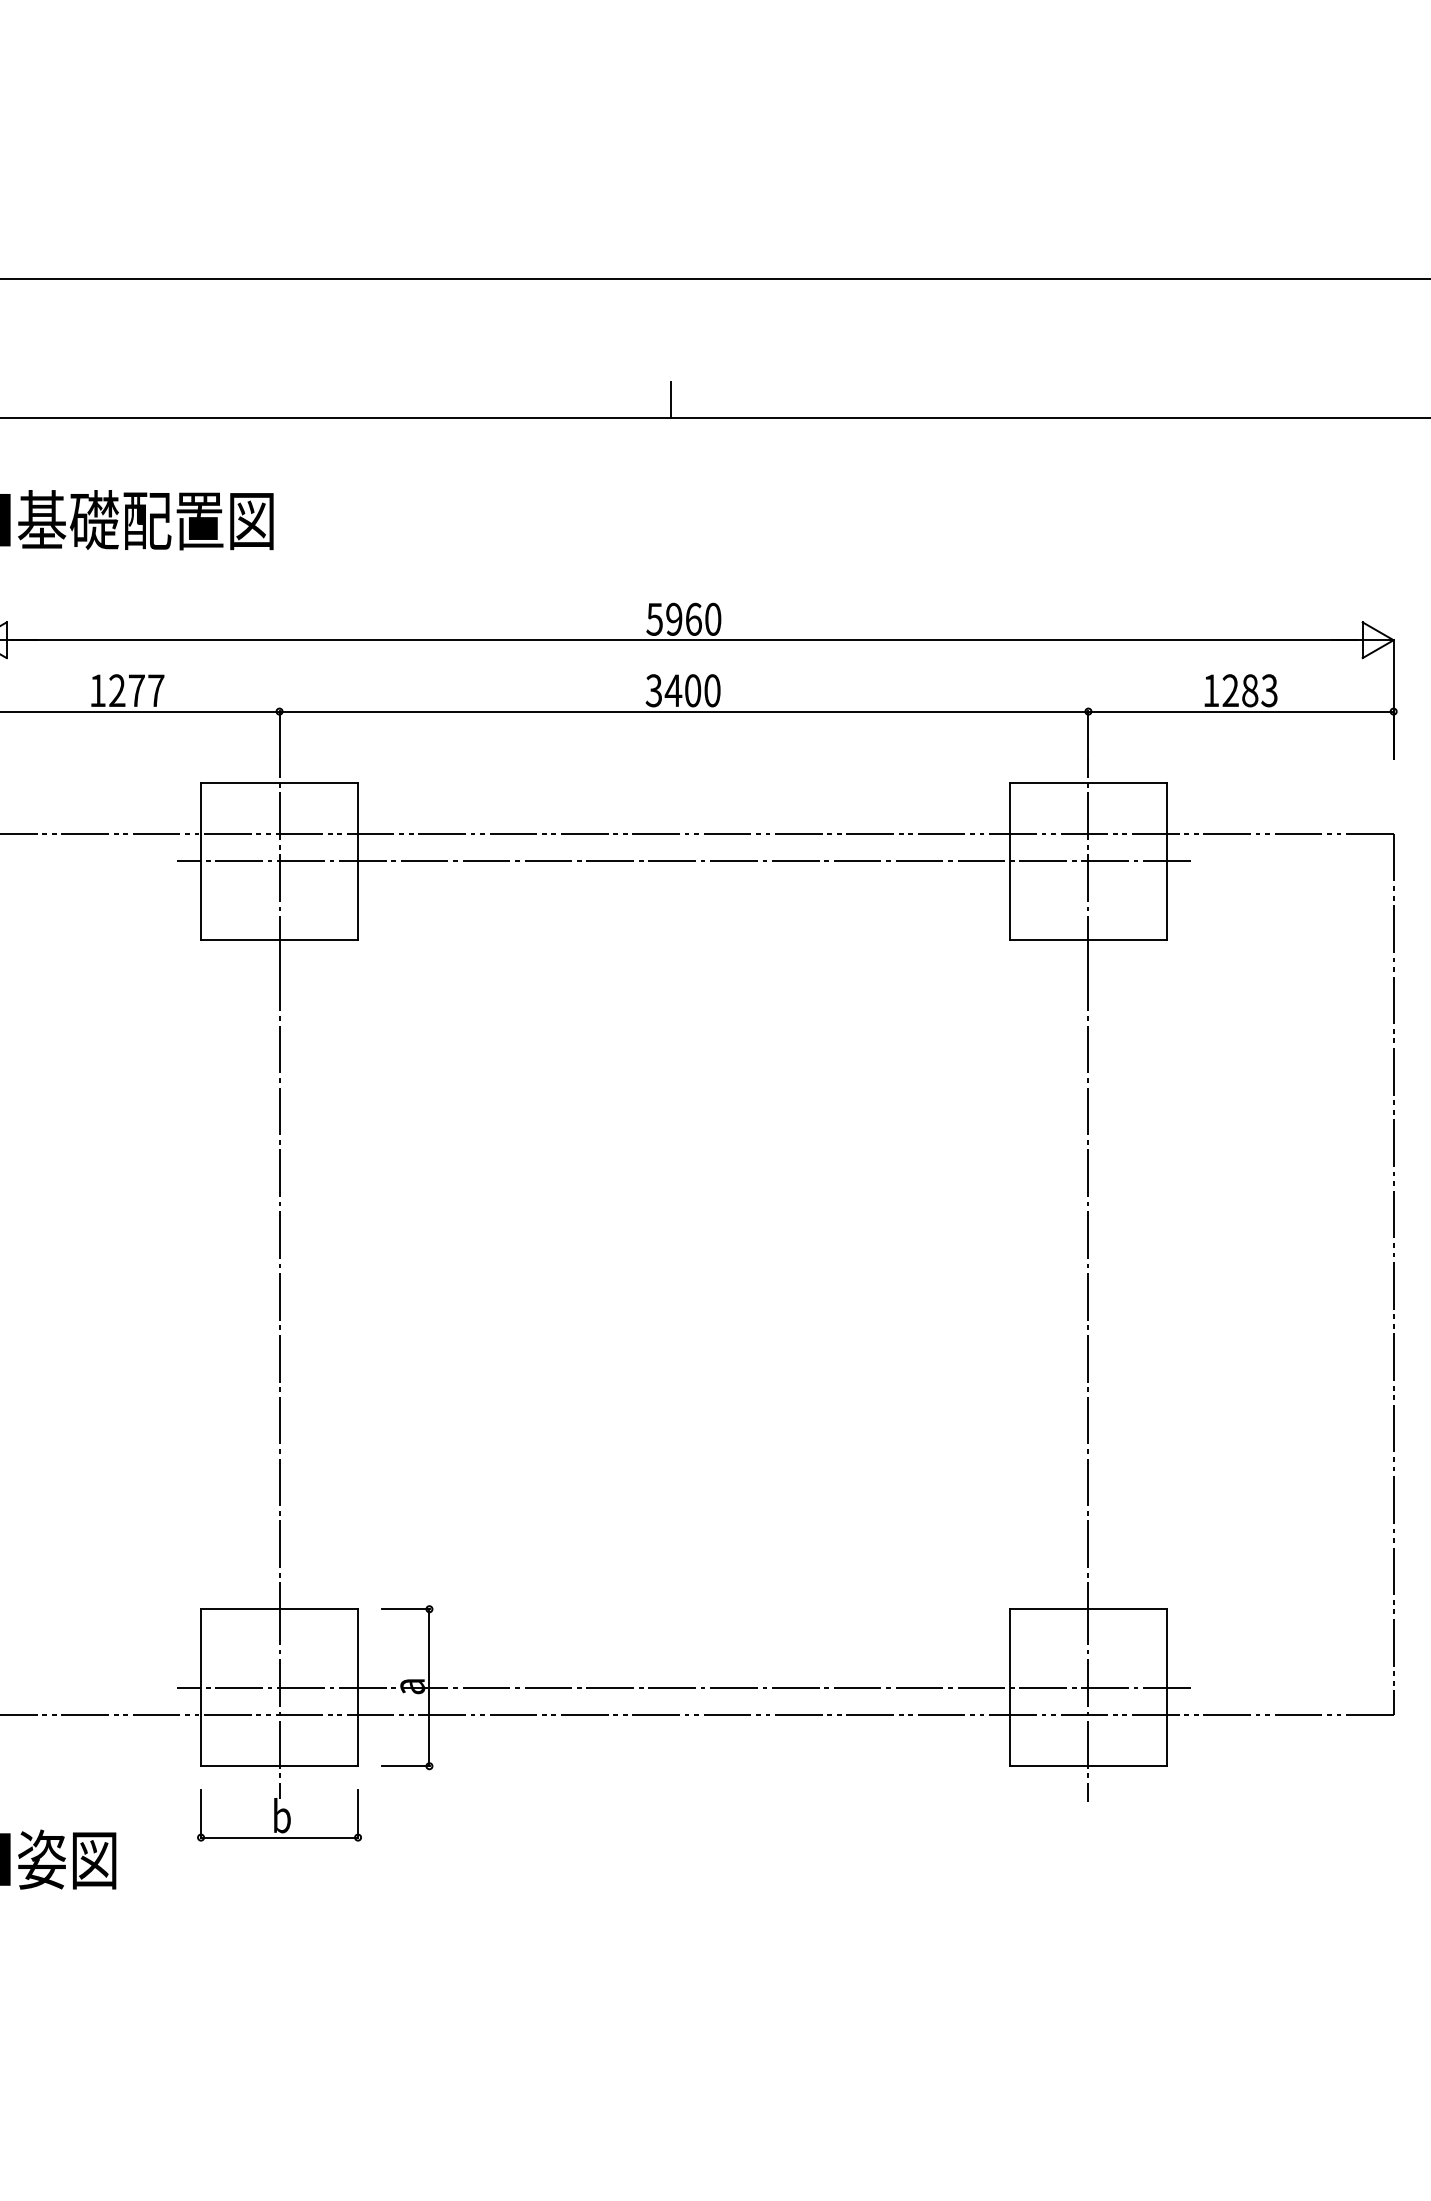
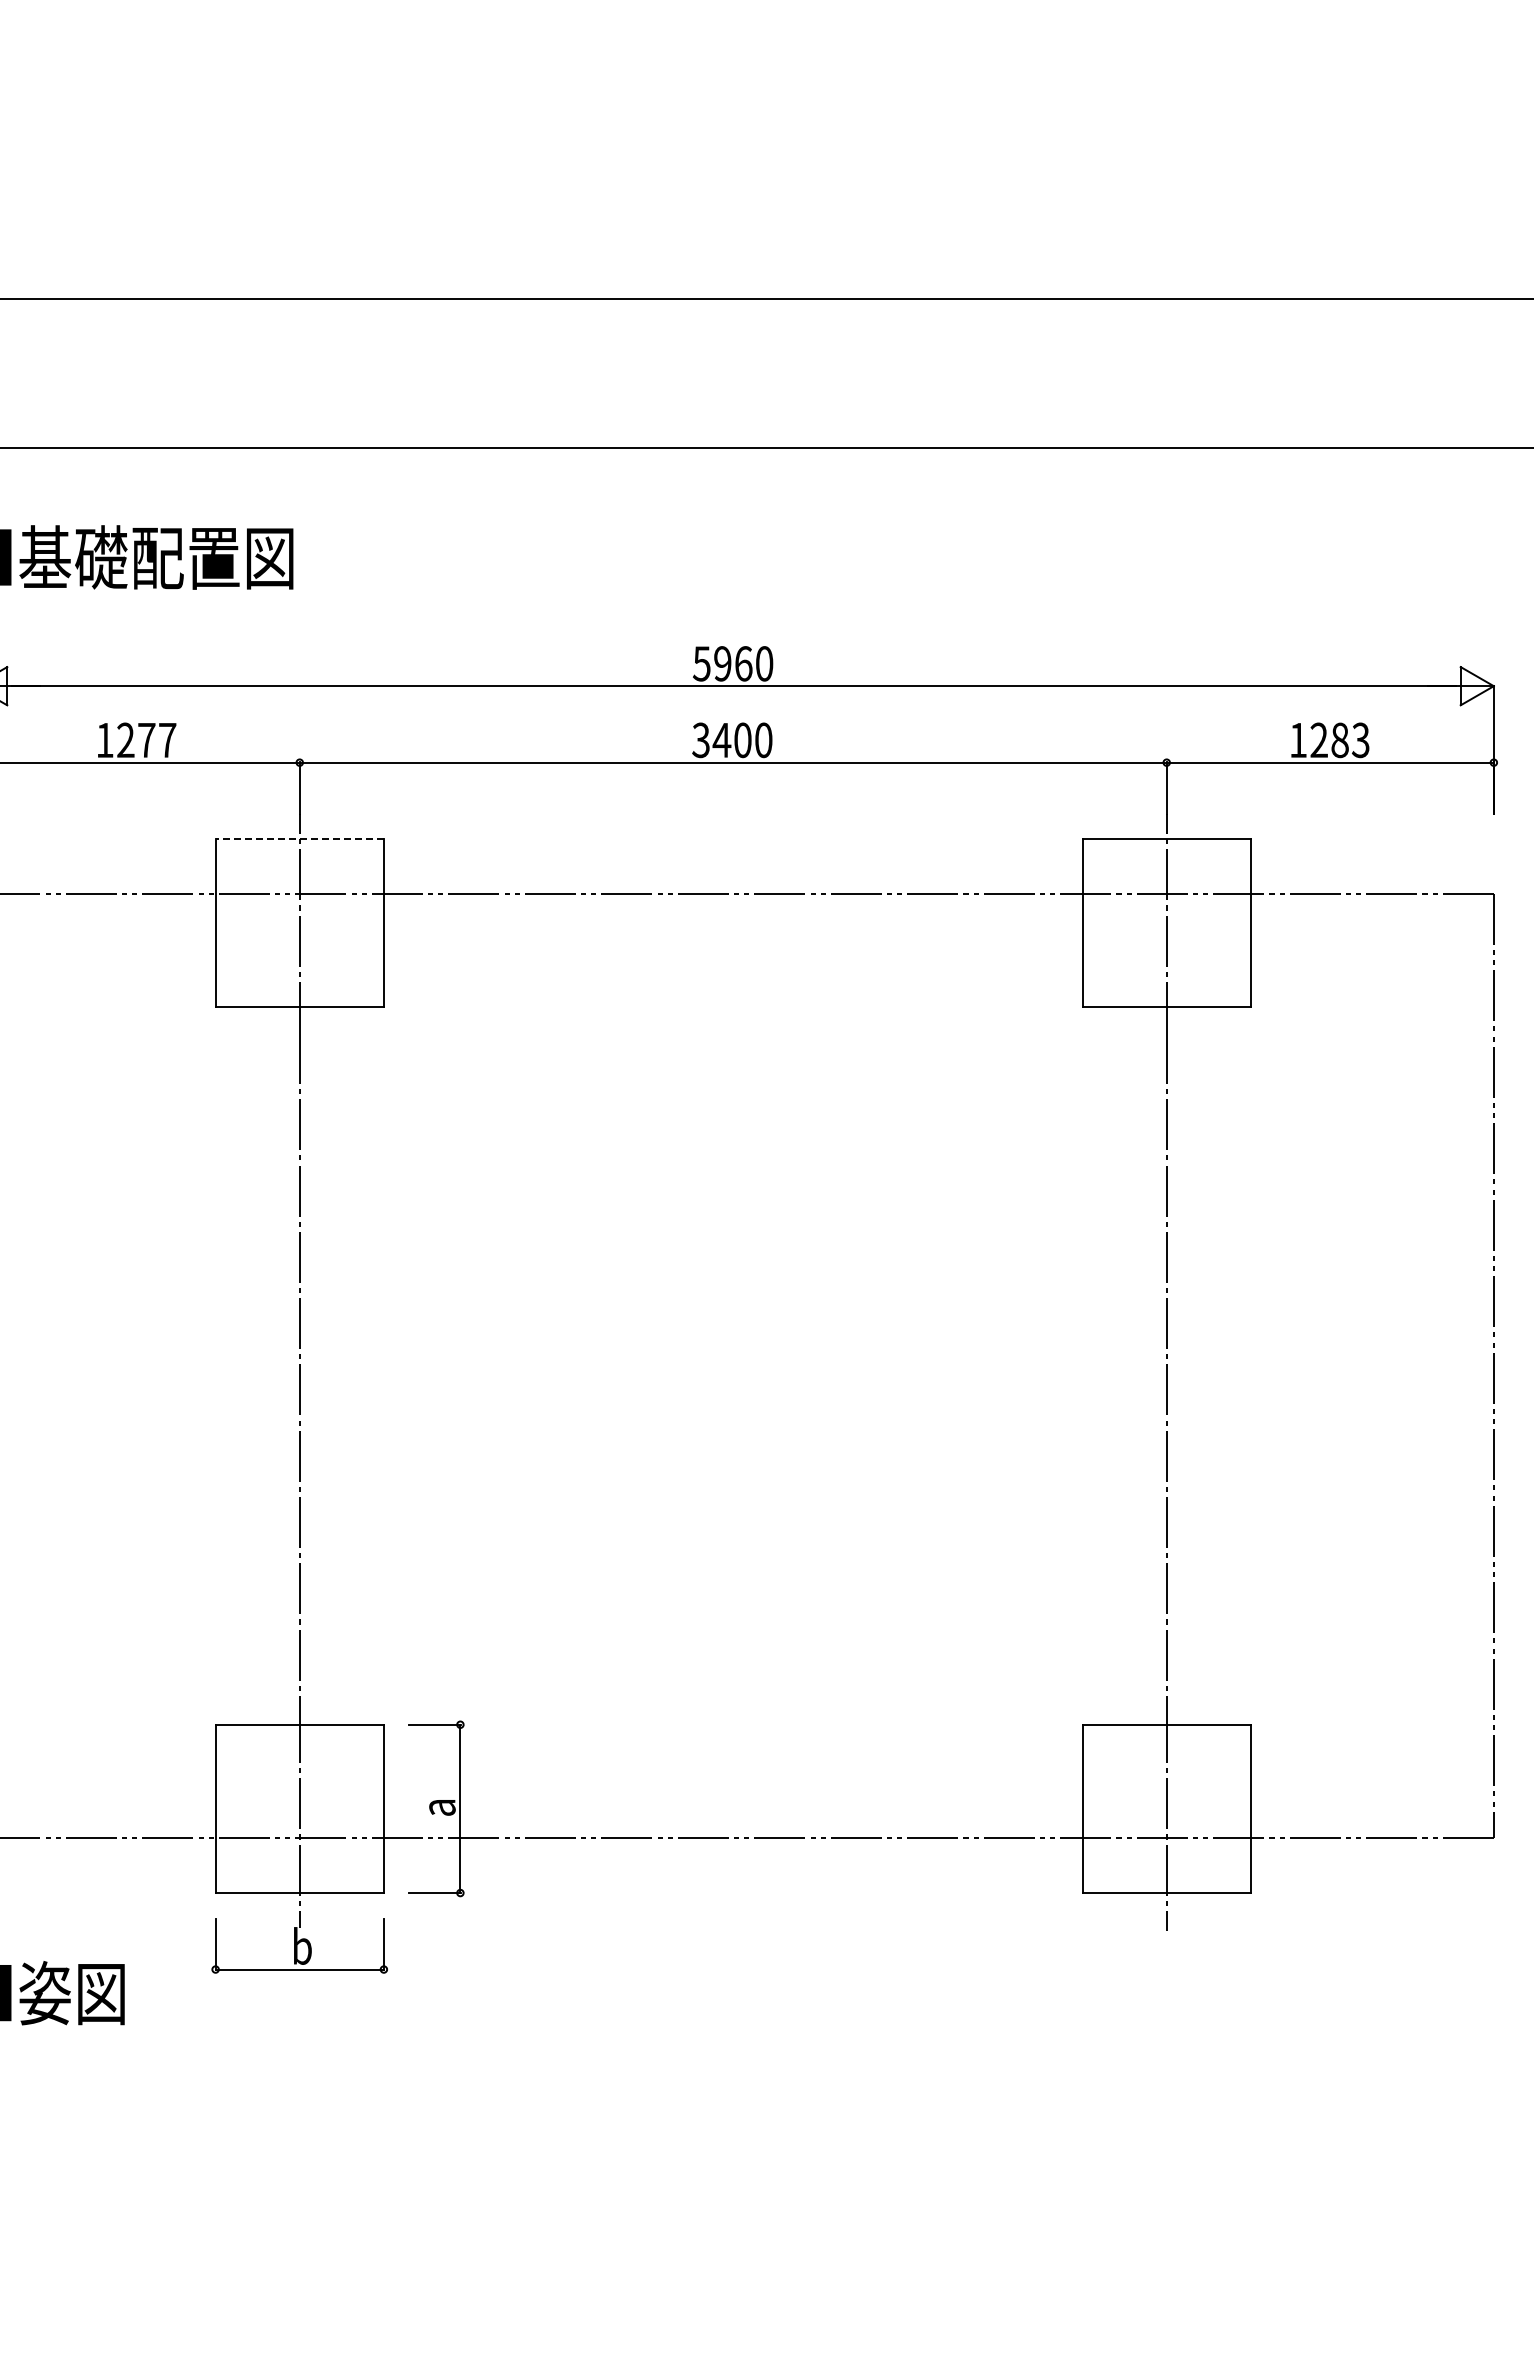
line: (671, 399) -> (719, 428), removed
line: (279, 783) -> (299, 839), solid -> dashed
line: (684, 861) -> (733, 923), removed
line: (684, 1687) -> (733, 1808), removed

